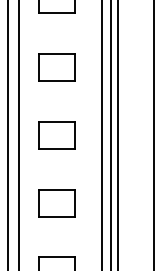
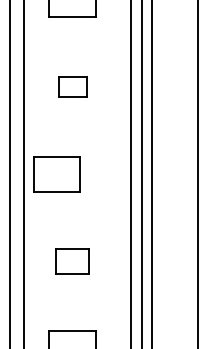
part: (56, 67) -> (72, 87), size x0.6
part: (56, 135) -> (57, 174), moved
part: (56, 203) -> (72, 261), size x0.7

